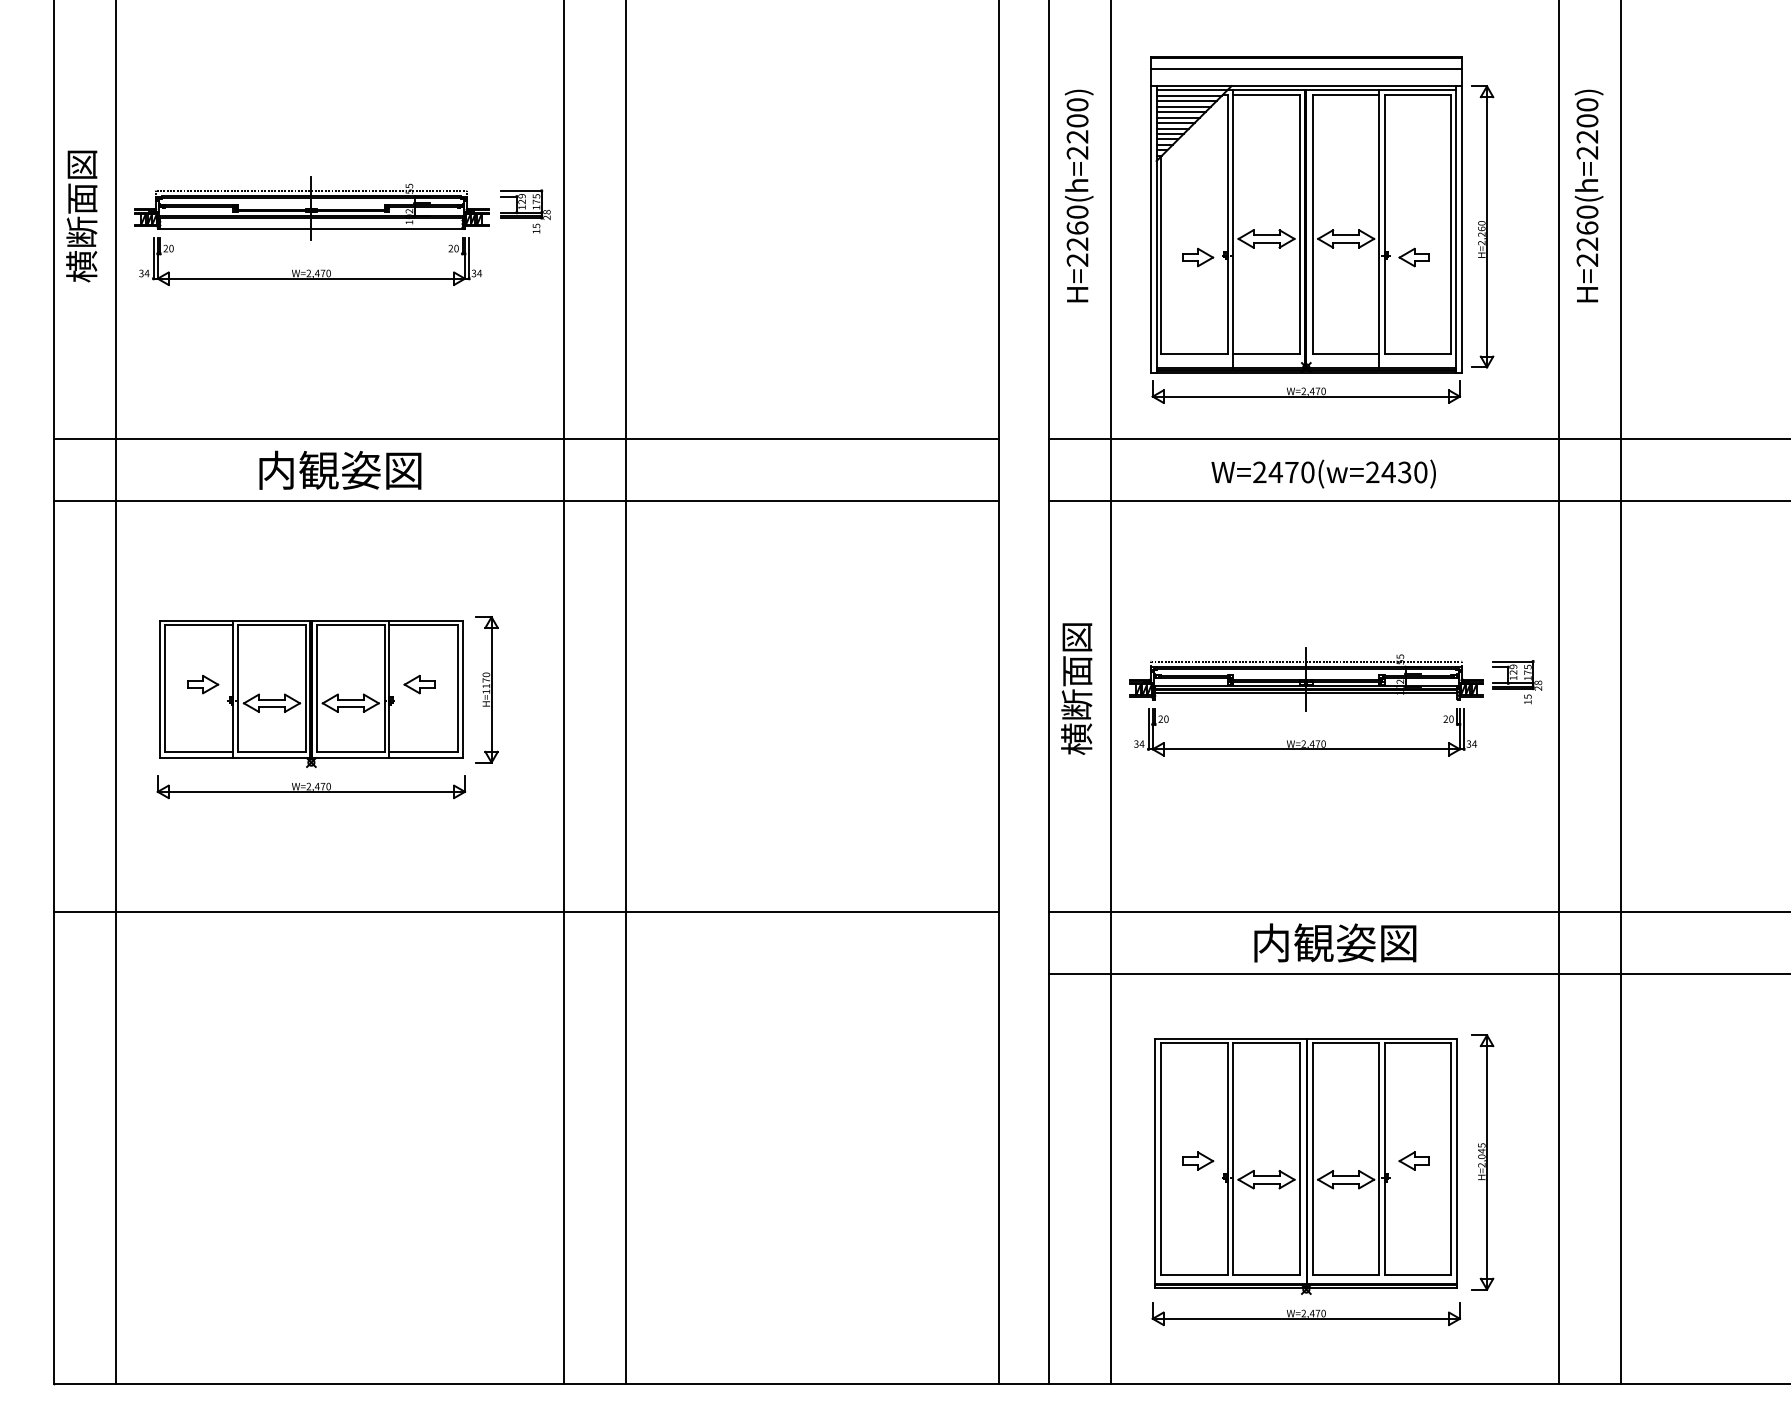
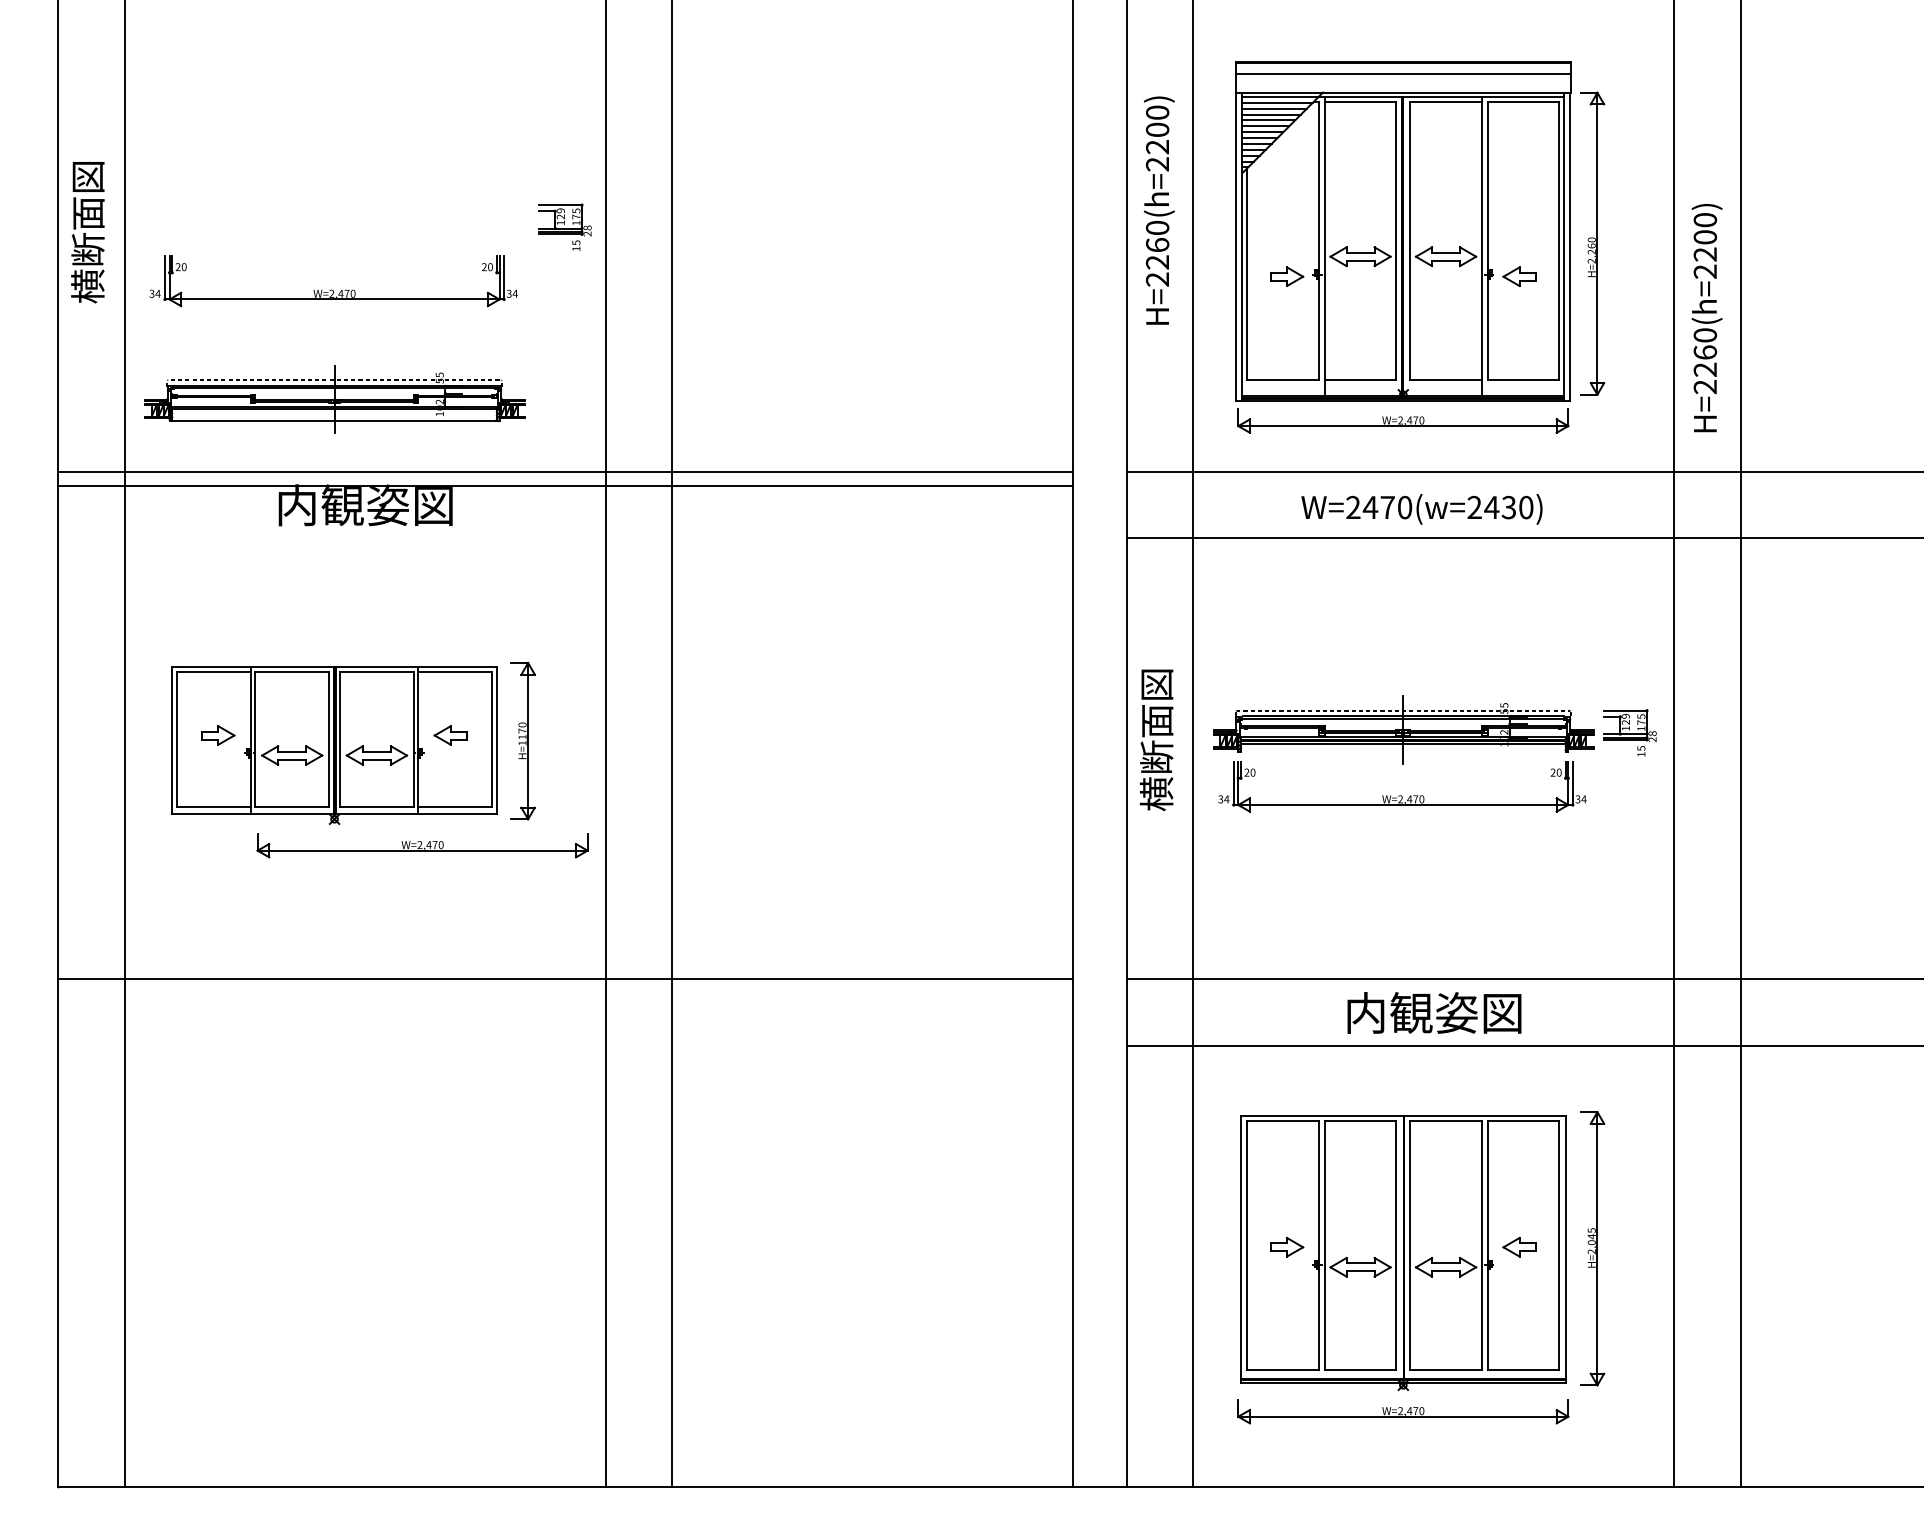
text: (1588, 195) -> (1706, 317), moved
part: (311, 208) -> (334, 399), moved
line: (525, 501) -> (564, 486), moved
part: (311, 787) -> (422, 845), moved

